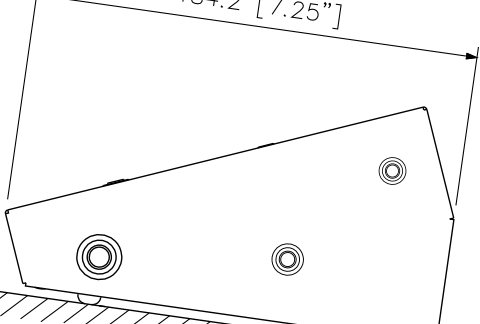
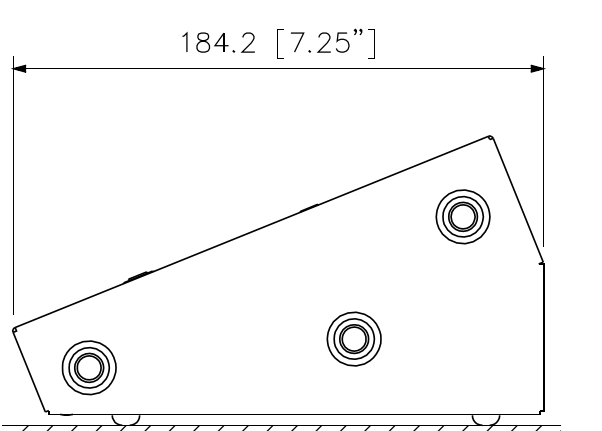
part: (392, 170) -> (462, 216), size x1.67
part: (98, 256) -> (88, 367), moved
part: (287, 258) -> (353, 338), size x1.43

